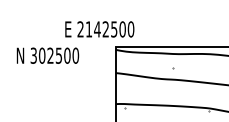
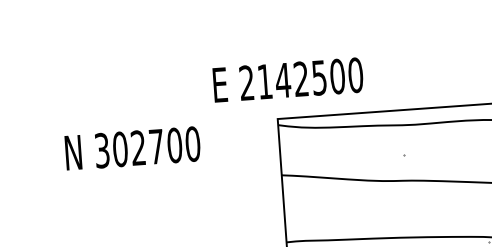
text: (99, 29) -> (287, 80), moved
text: (58, 55) -> (155, 146), 302500 -> 302700

